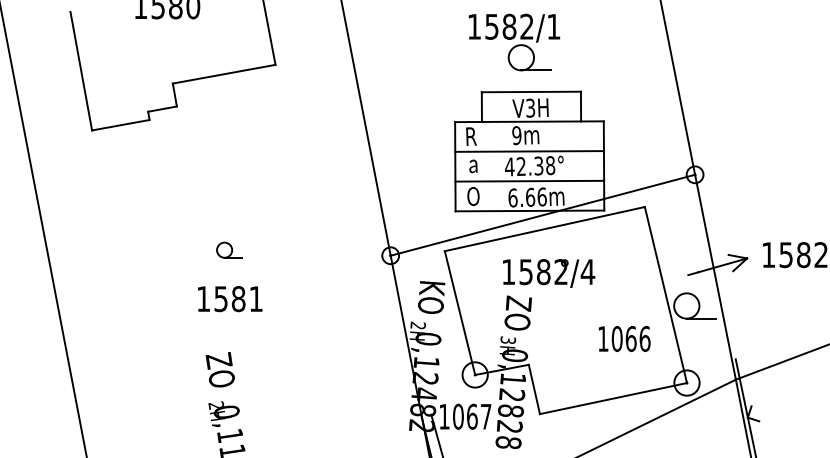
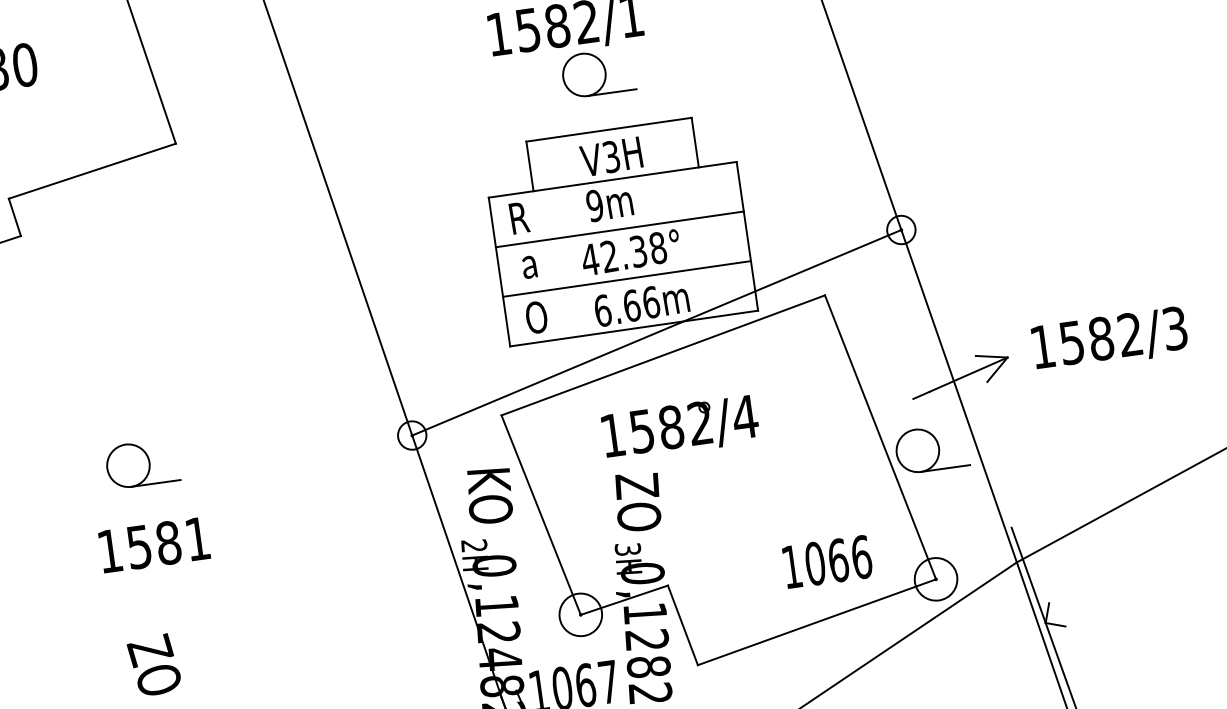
part: (229, 249) -> (141, 462), size x1.67
text: (624, 338) -> (827, 561), moved

